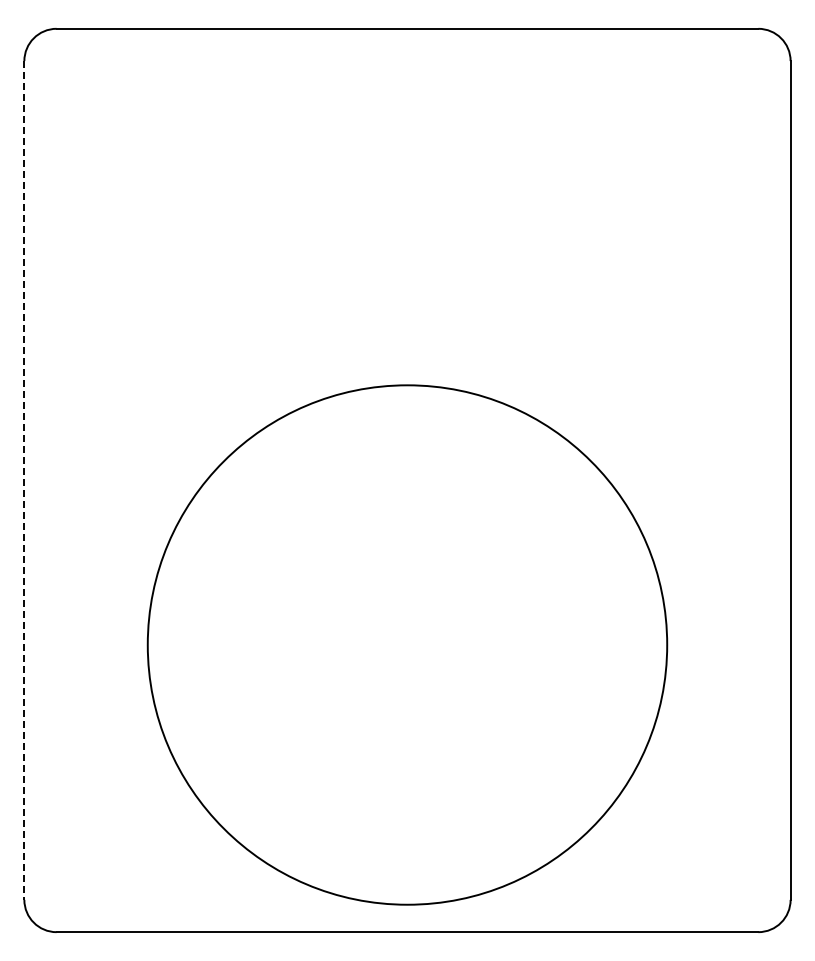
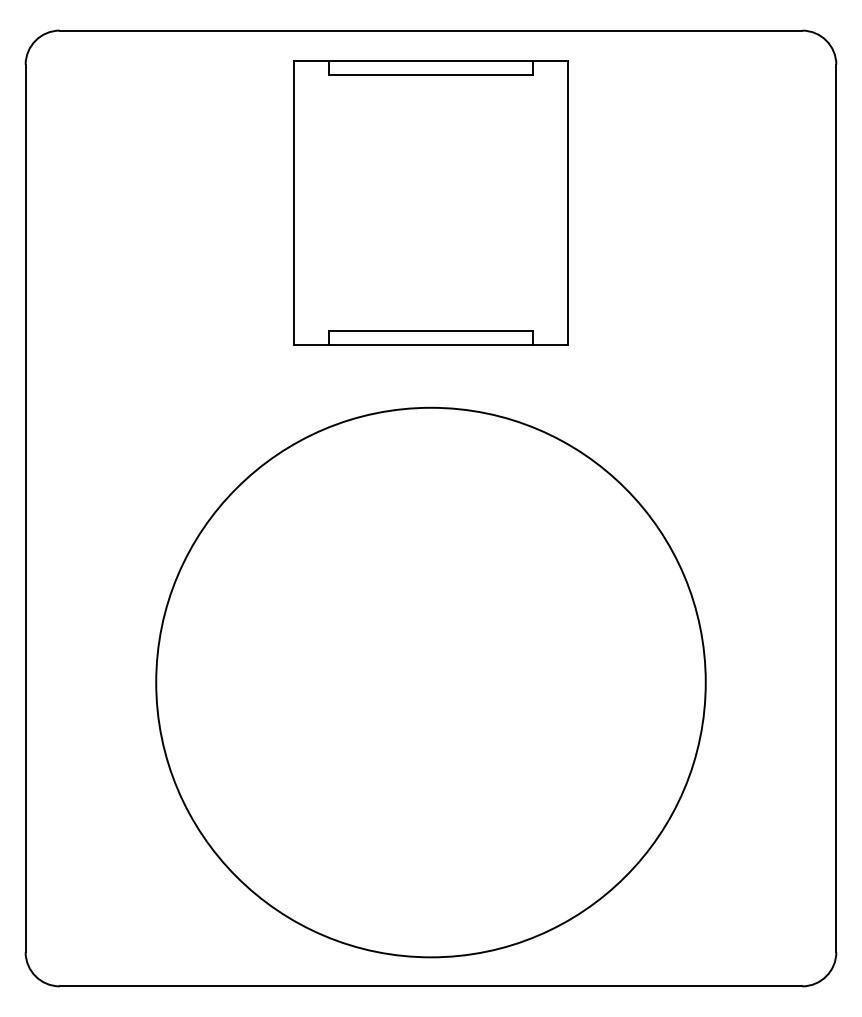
part: (407, 191) -> (431, 202), added
line: (24, 480) -> (25, 508), dashed -> solid

